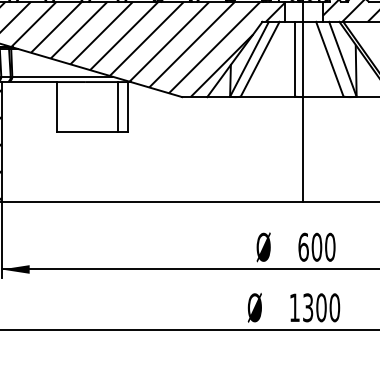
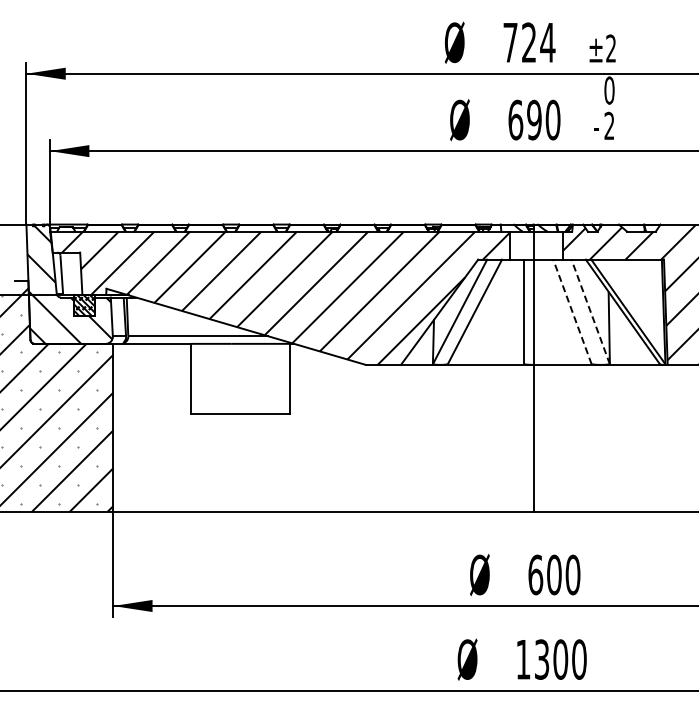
line: (329, 58) -> (572, 311), solid -> dashed
line: (342, 58) -> (590, 311), solid -> dashed
line: (118, 106) -> (276, 378), removed

